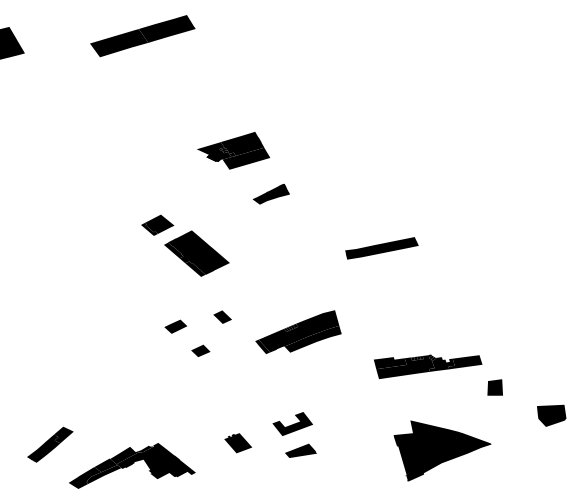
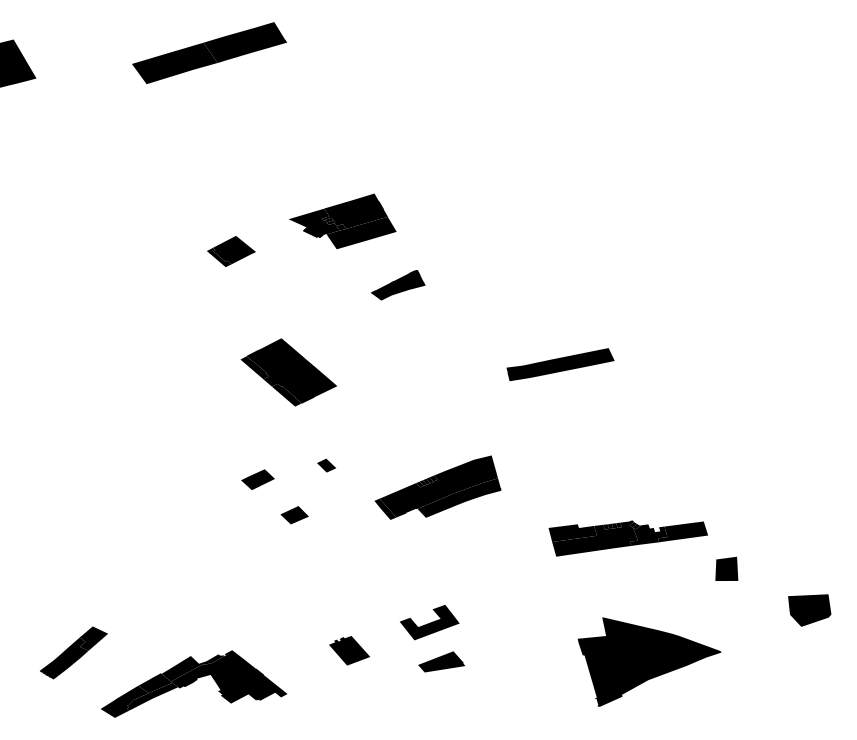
part: (157, 224) -> (231, 250), moved
part: (222, 316) -> (326, 464), size x0.7

